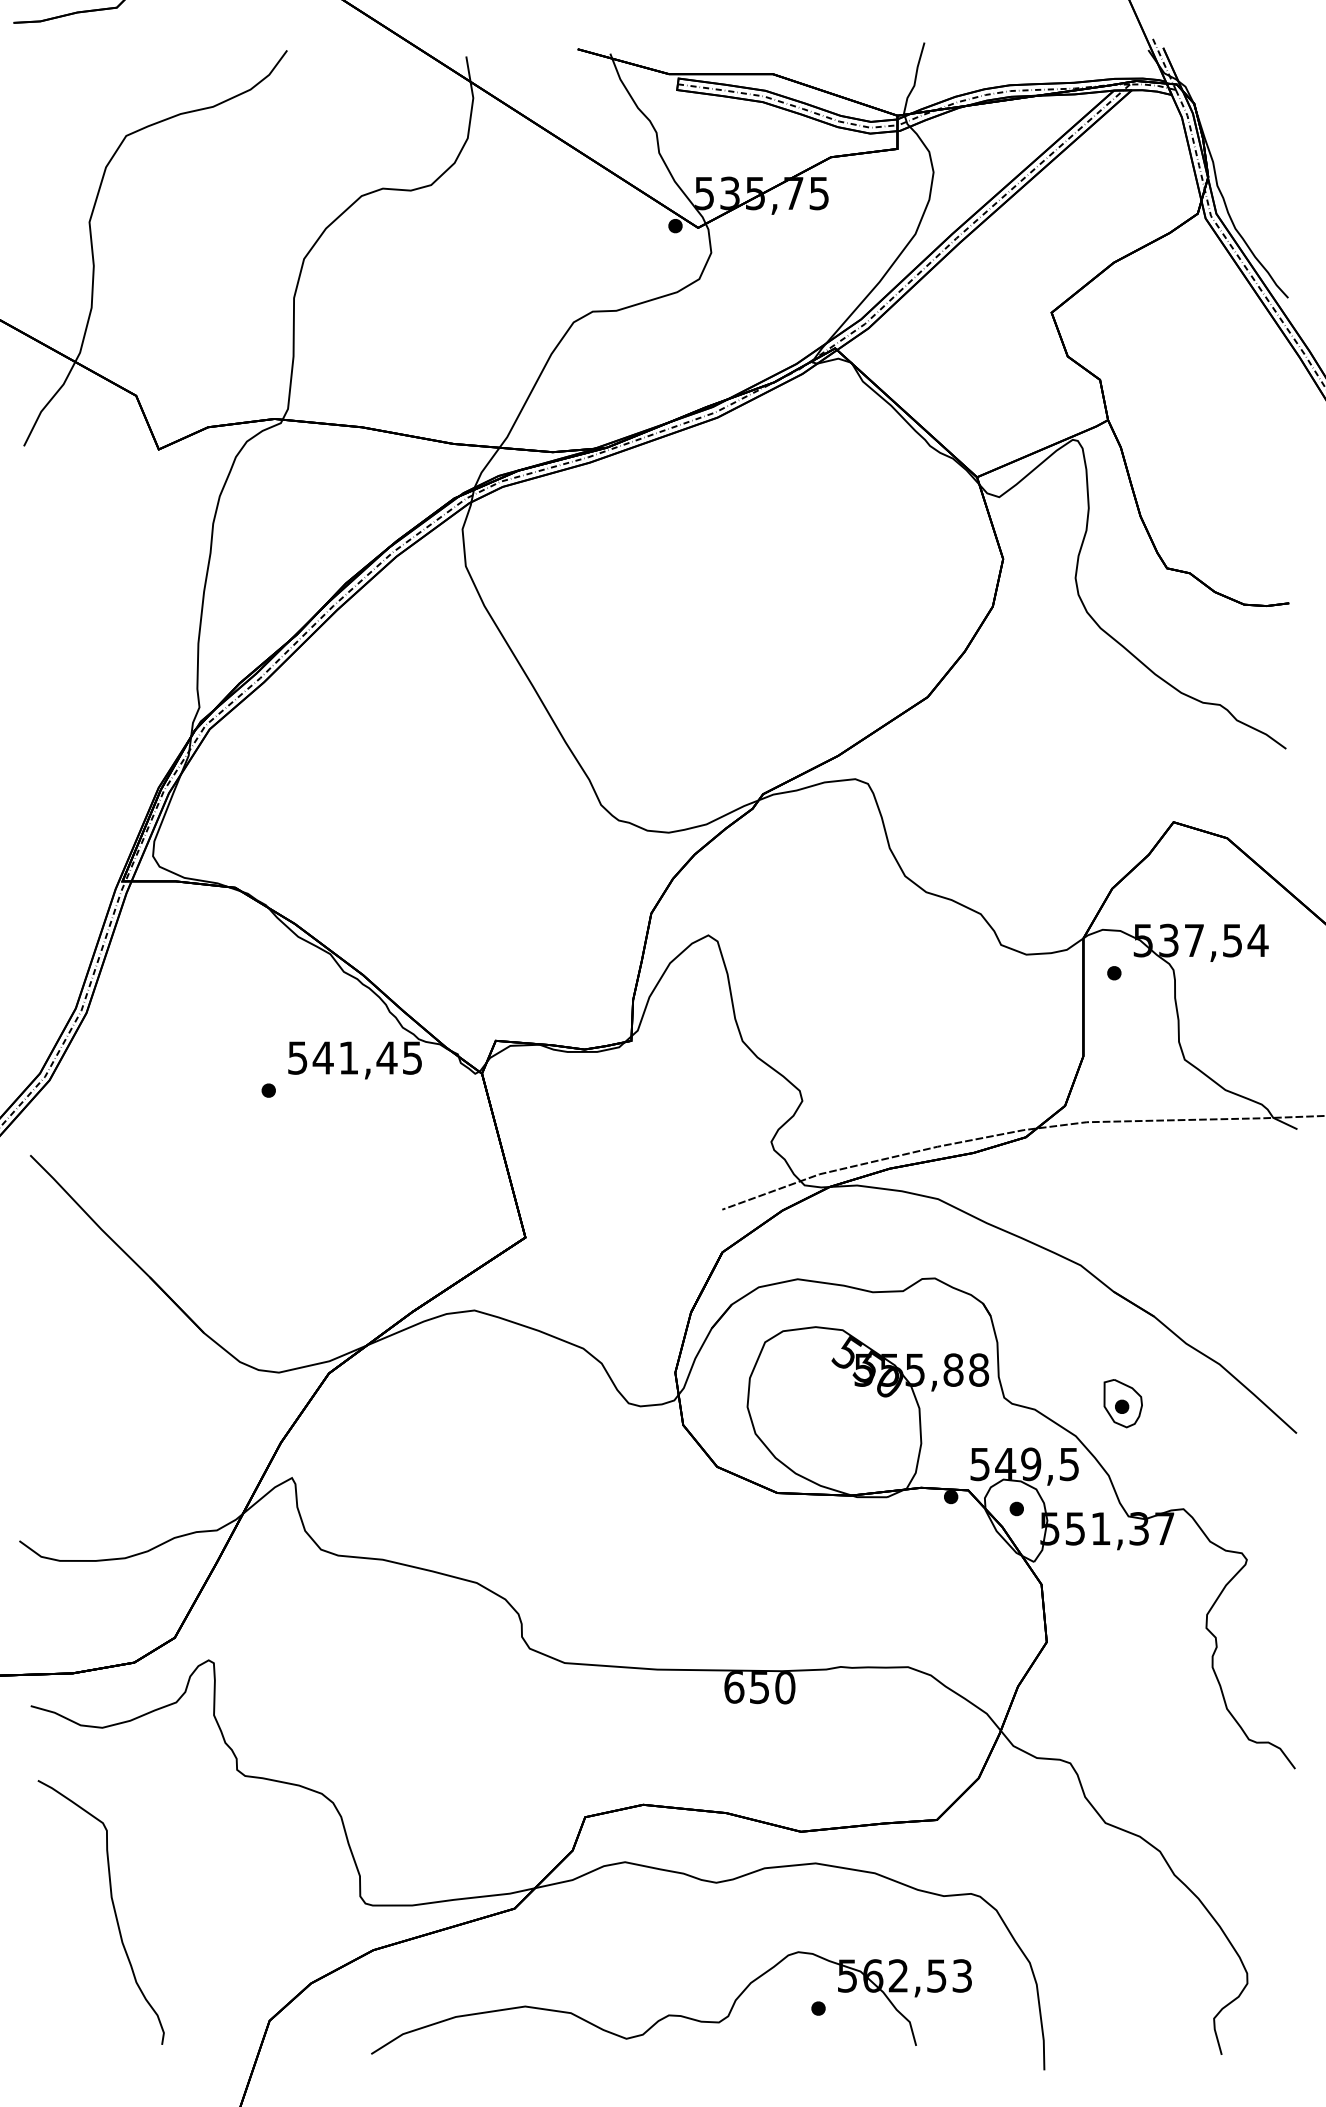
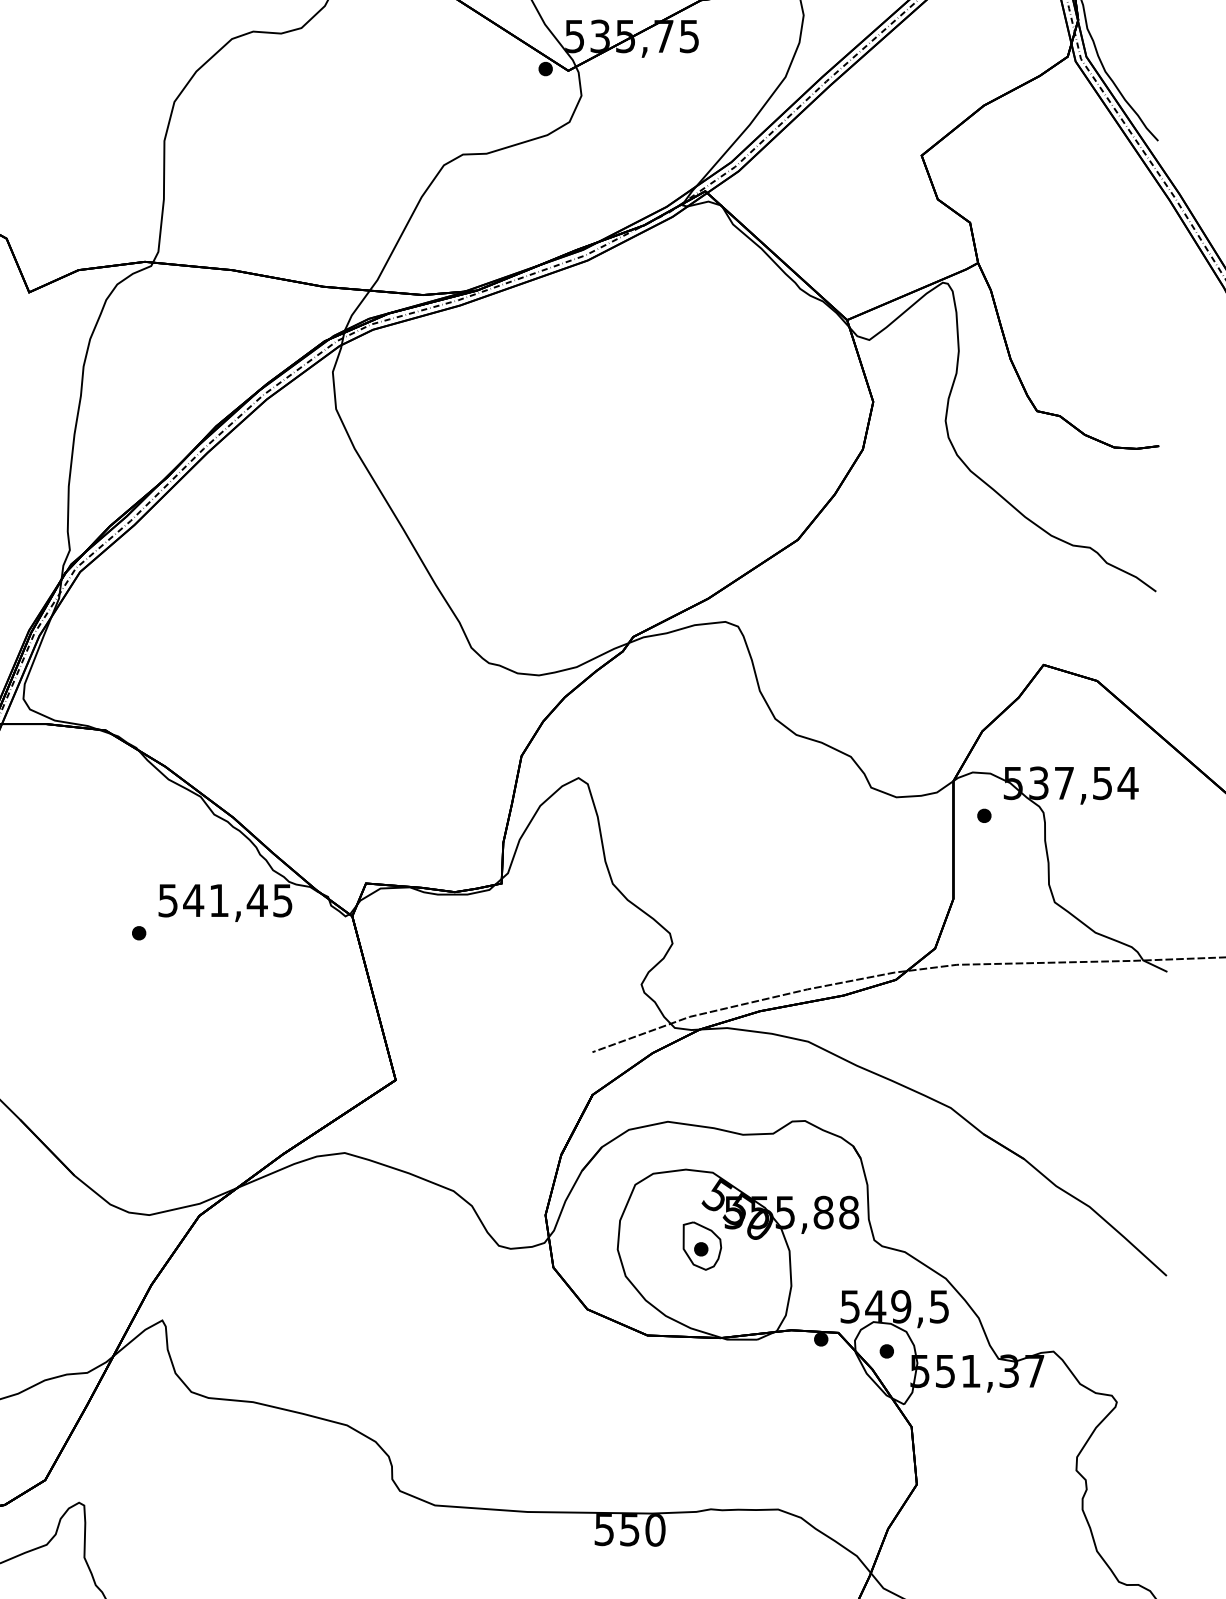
part: (1122, 1403) -> (701, 1245), moved
text: (734, 1687) -> (604, 1529), 650 -> 550

